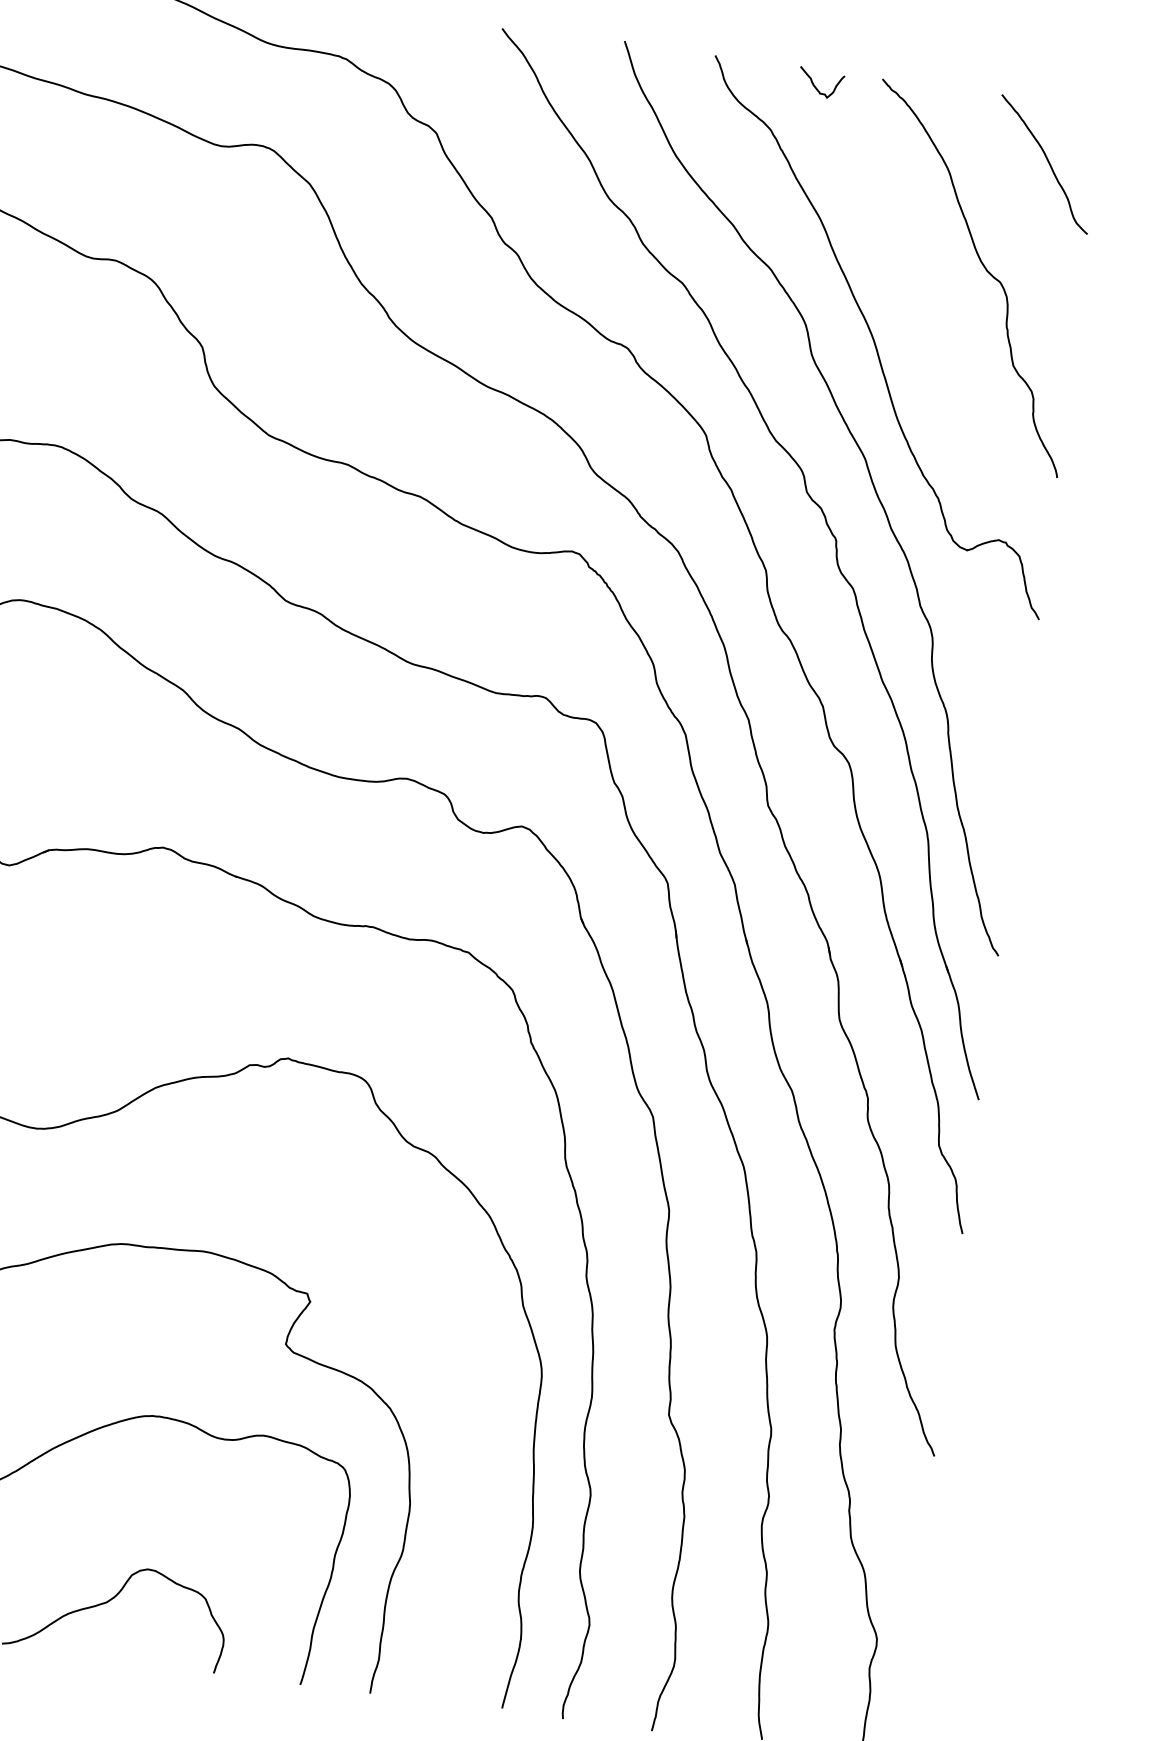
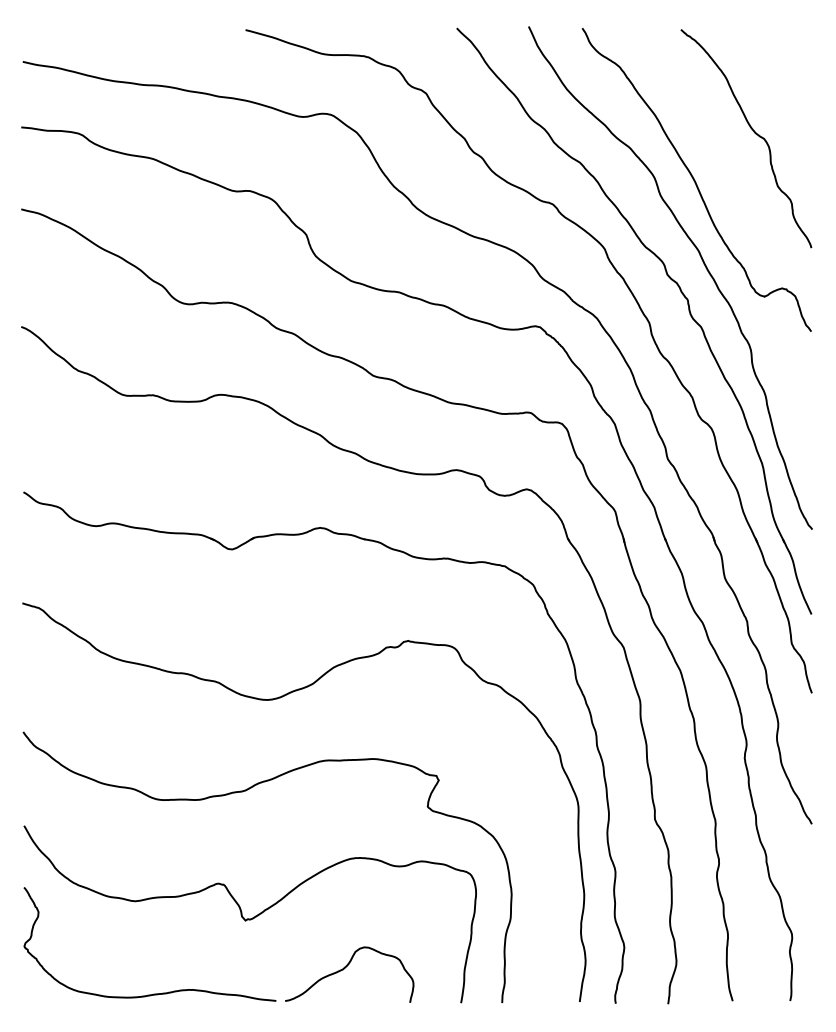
curve: (816, 86) -> (643, 38), removed
curve: (1047, 163) -> (782, 66), removed

